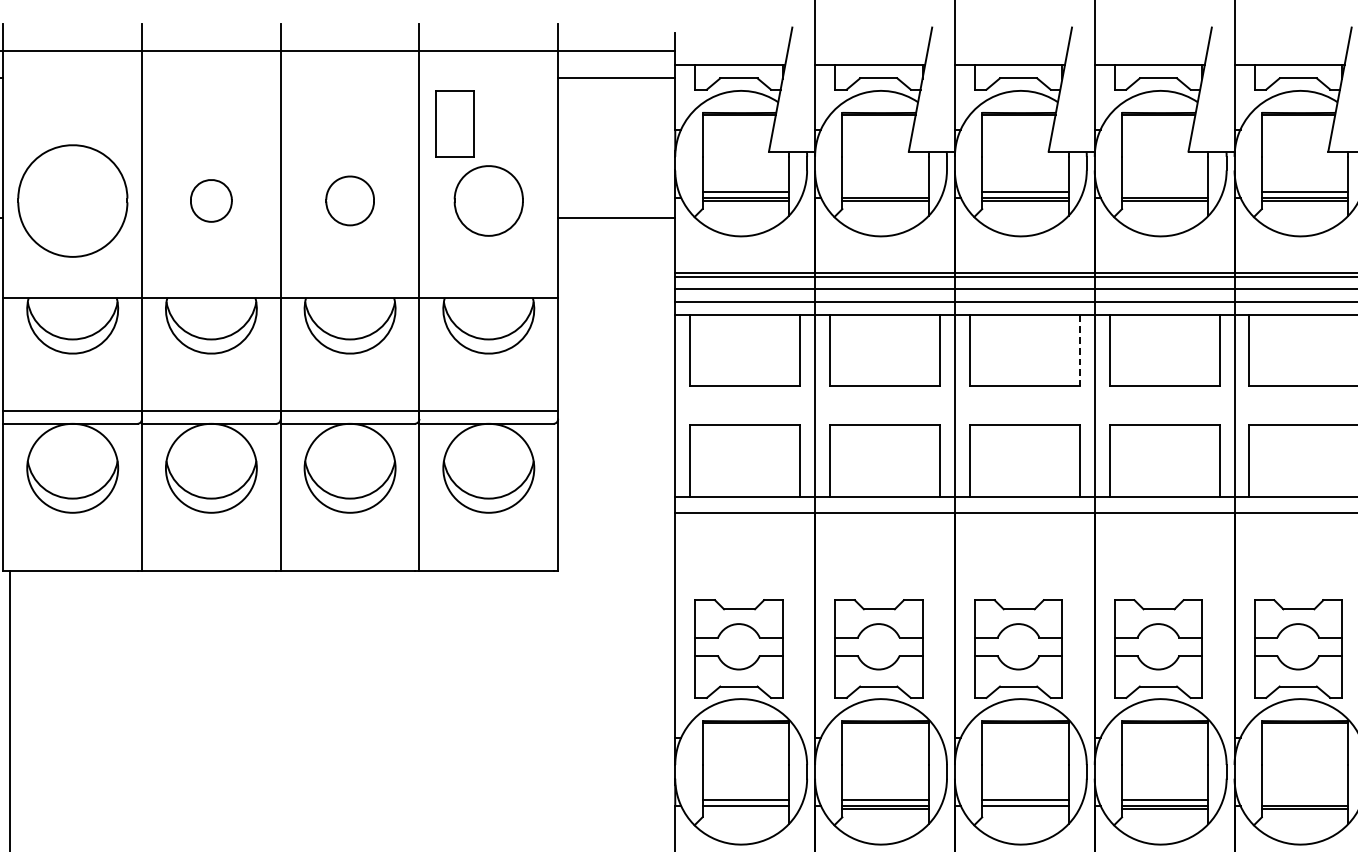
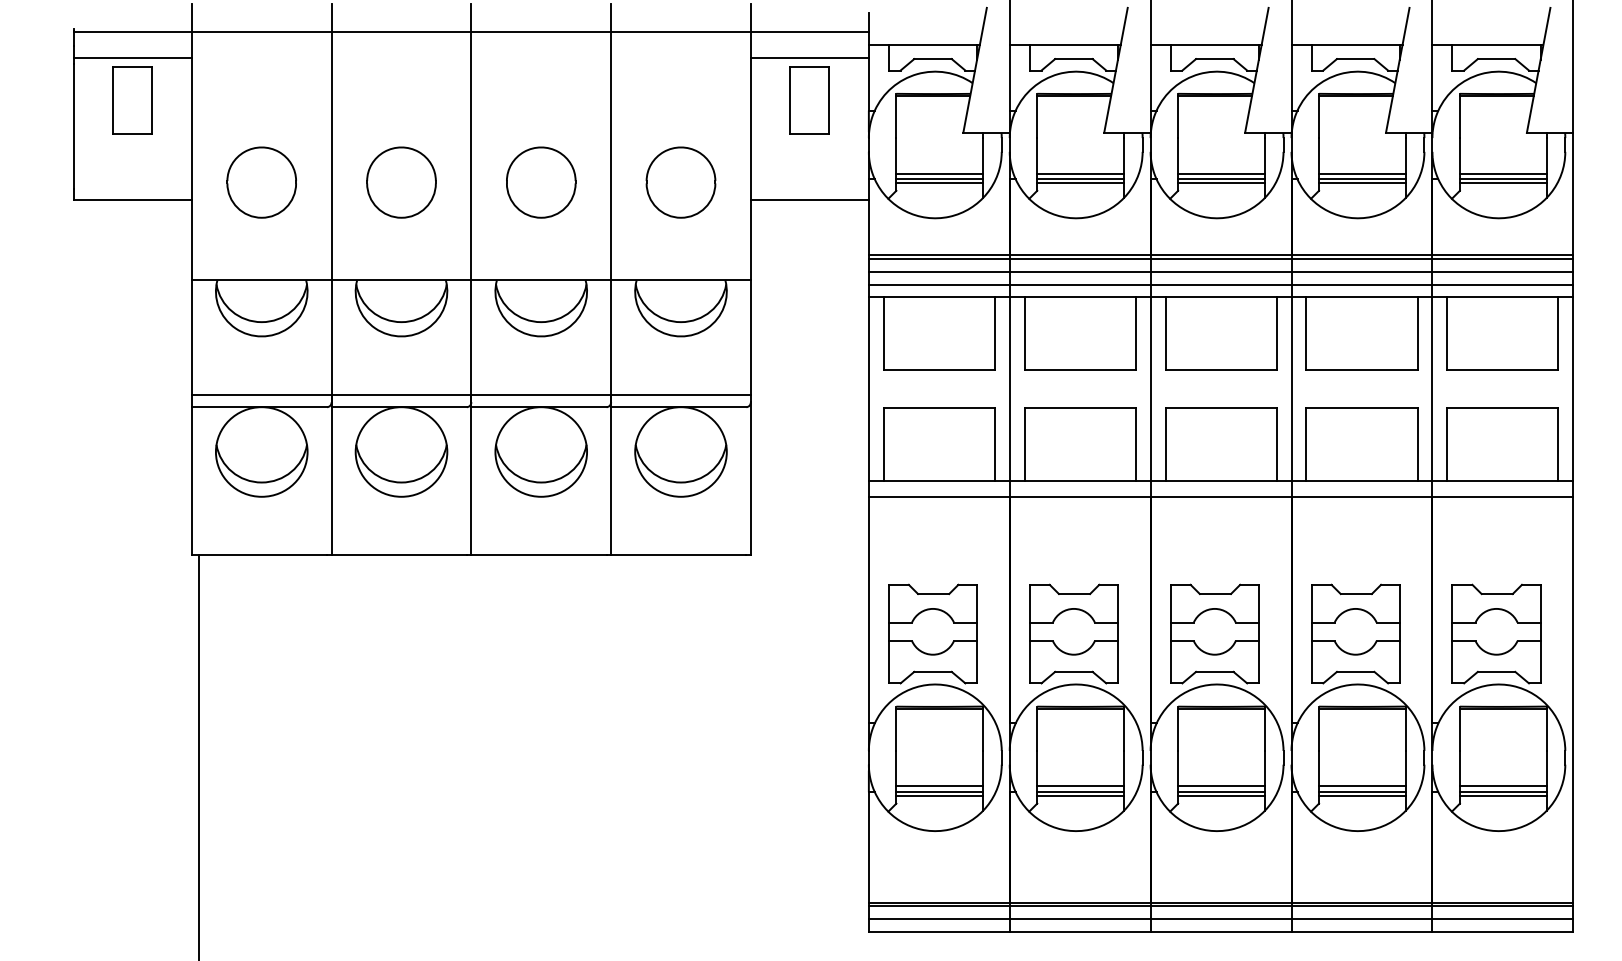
part: (454, 124) -> (809, 100), moved
line: (885, 191) -> (1080, 173), added
line: (1165, 191) -> (1362, 173), added
part: (72, 200) -> (261, 182), size x0.62
part: (211, 200) -> (401, 182), size x1.67
part: (350, 200) -> (541, 182), size x1.43
line: (1079, 350) -> (1276, 333), dashed -> solid
line: (1304, 800) -> (1502, 786), added
line: (745, 809) -> (939, 795), added
line: (1025, 809) -> (1221, 795), added

